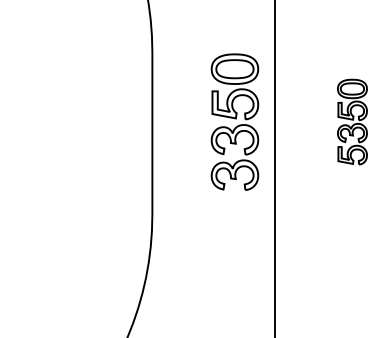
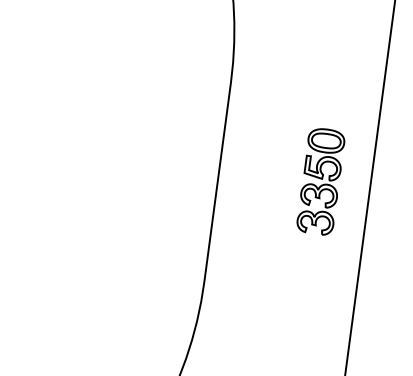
part: (234, 121) -> (320, 180), size x0.62

